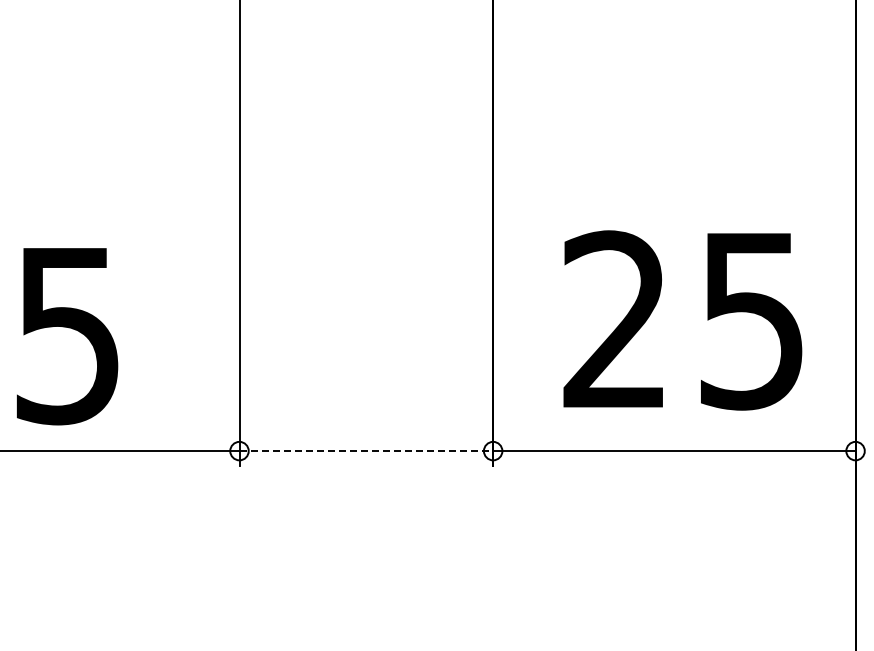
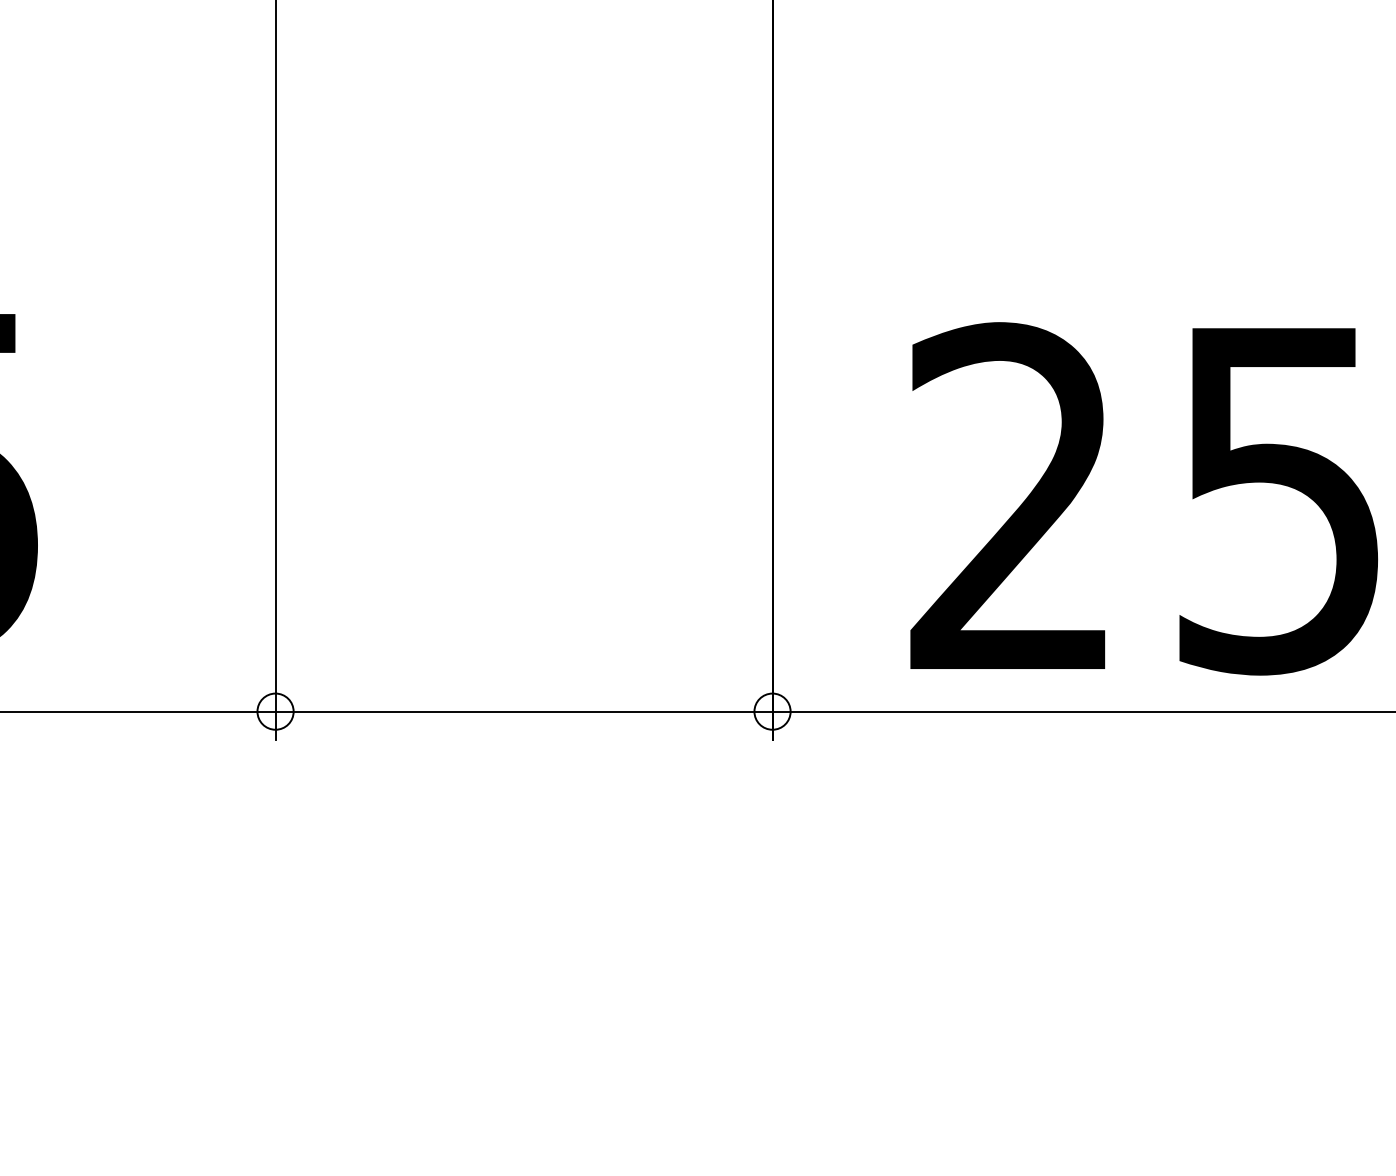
text: (682, 320) -> (1143, 498), moved
line: (366, 451) -> (524, 712), dashed -> solid

